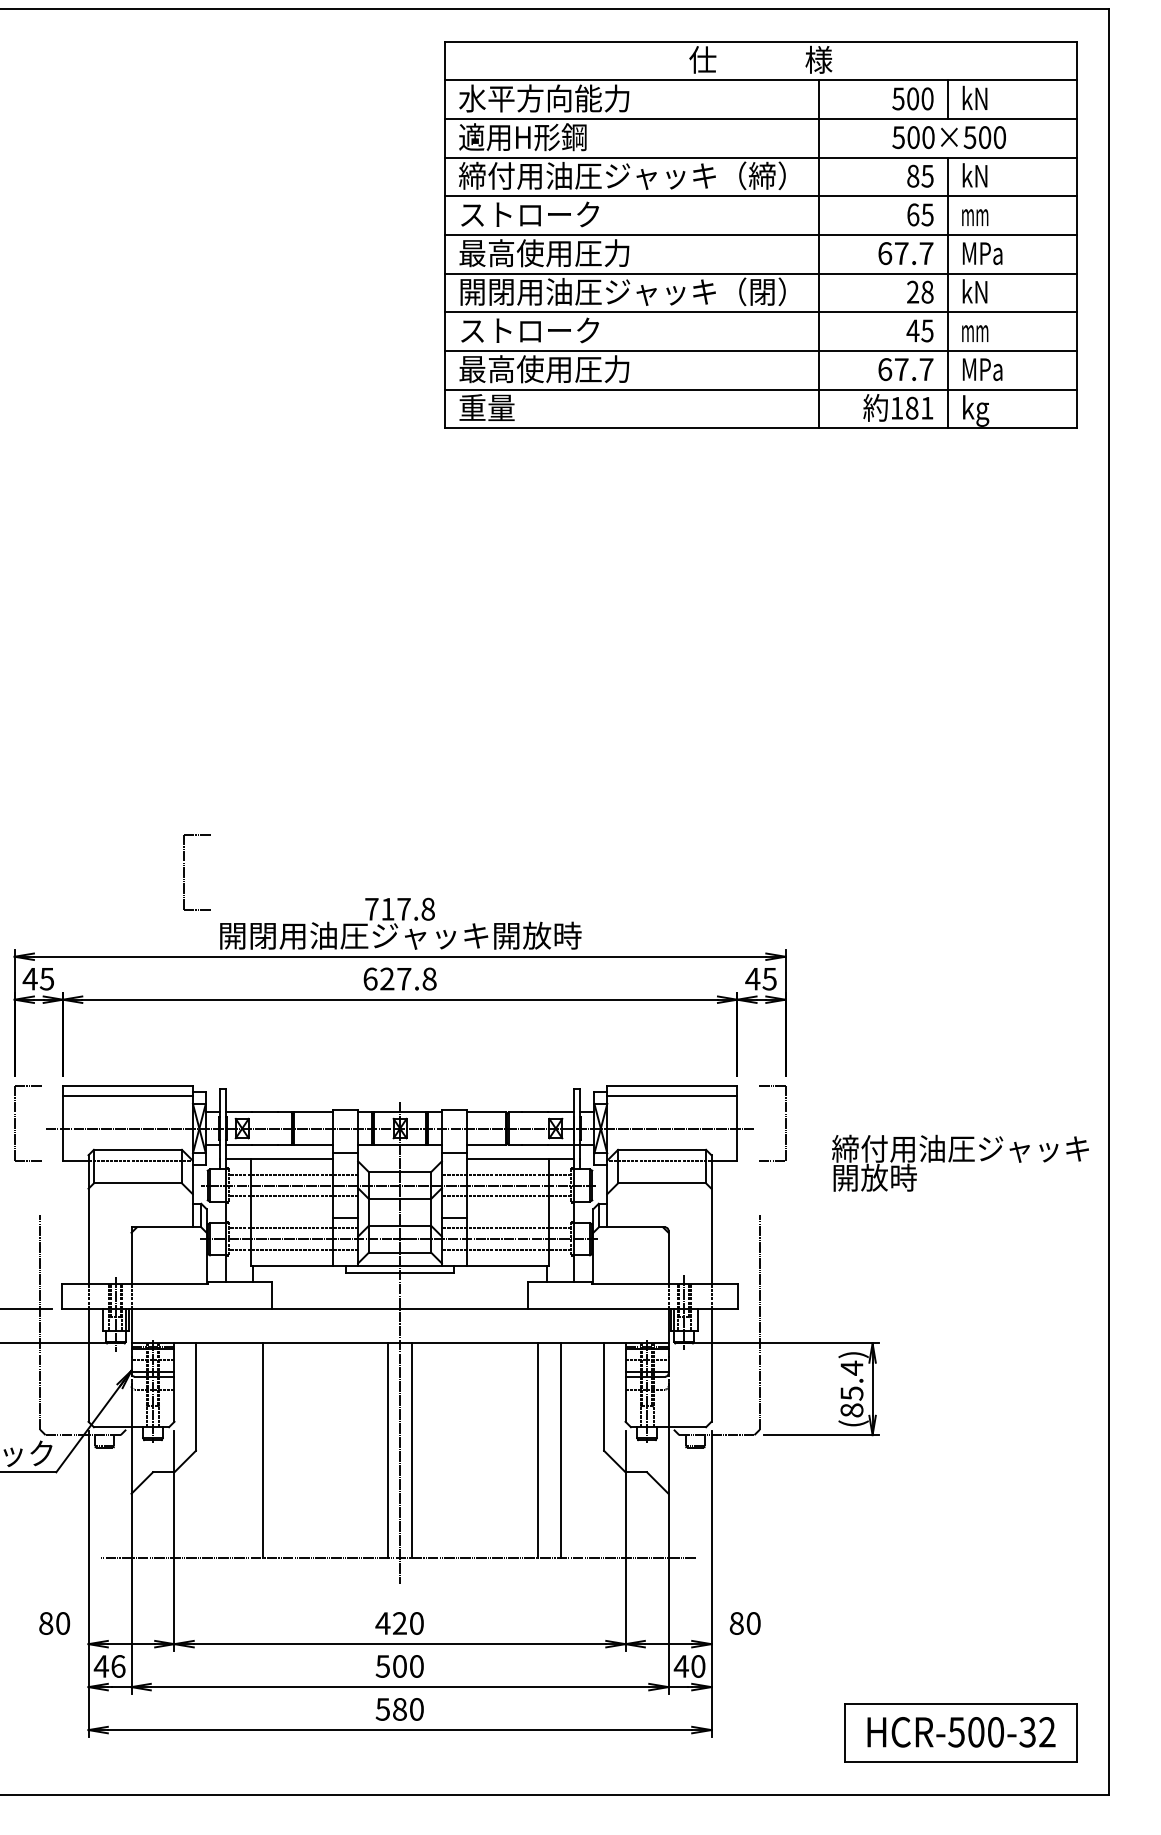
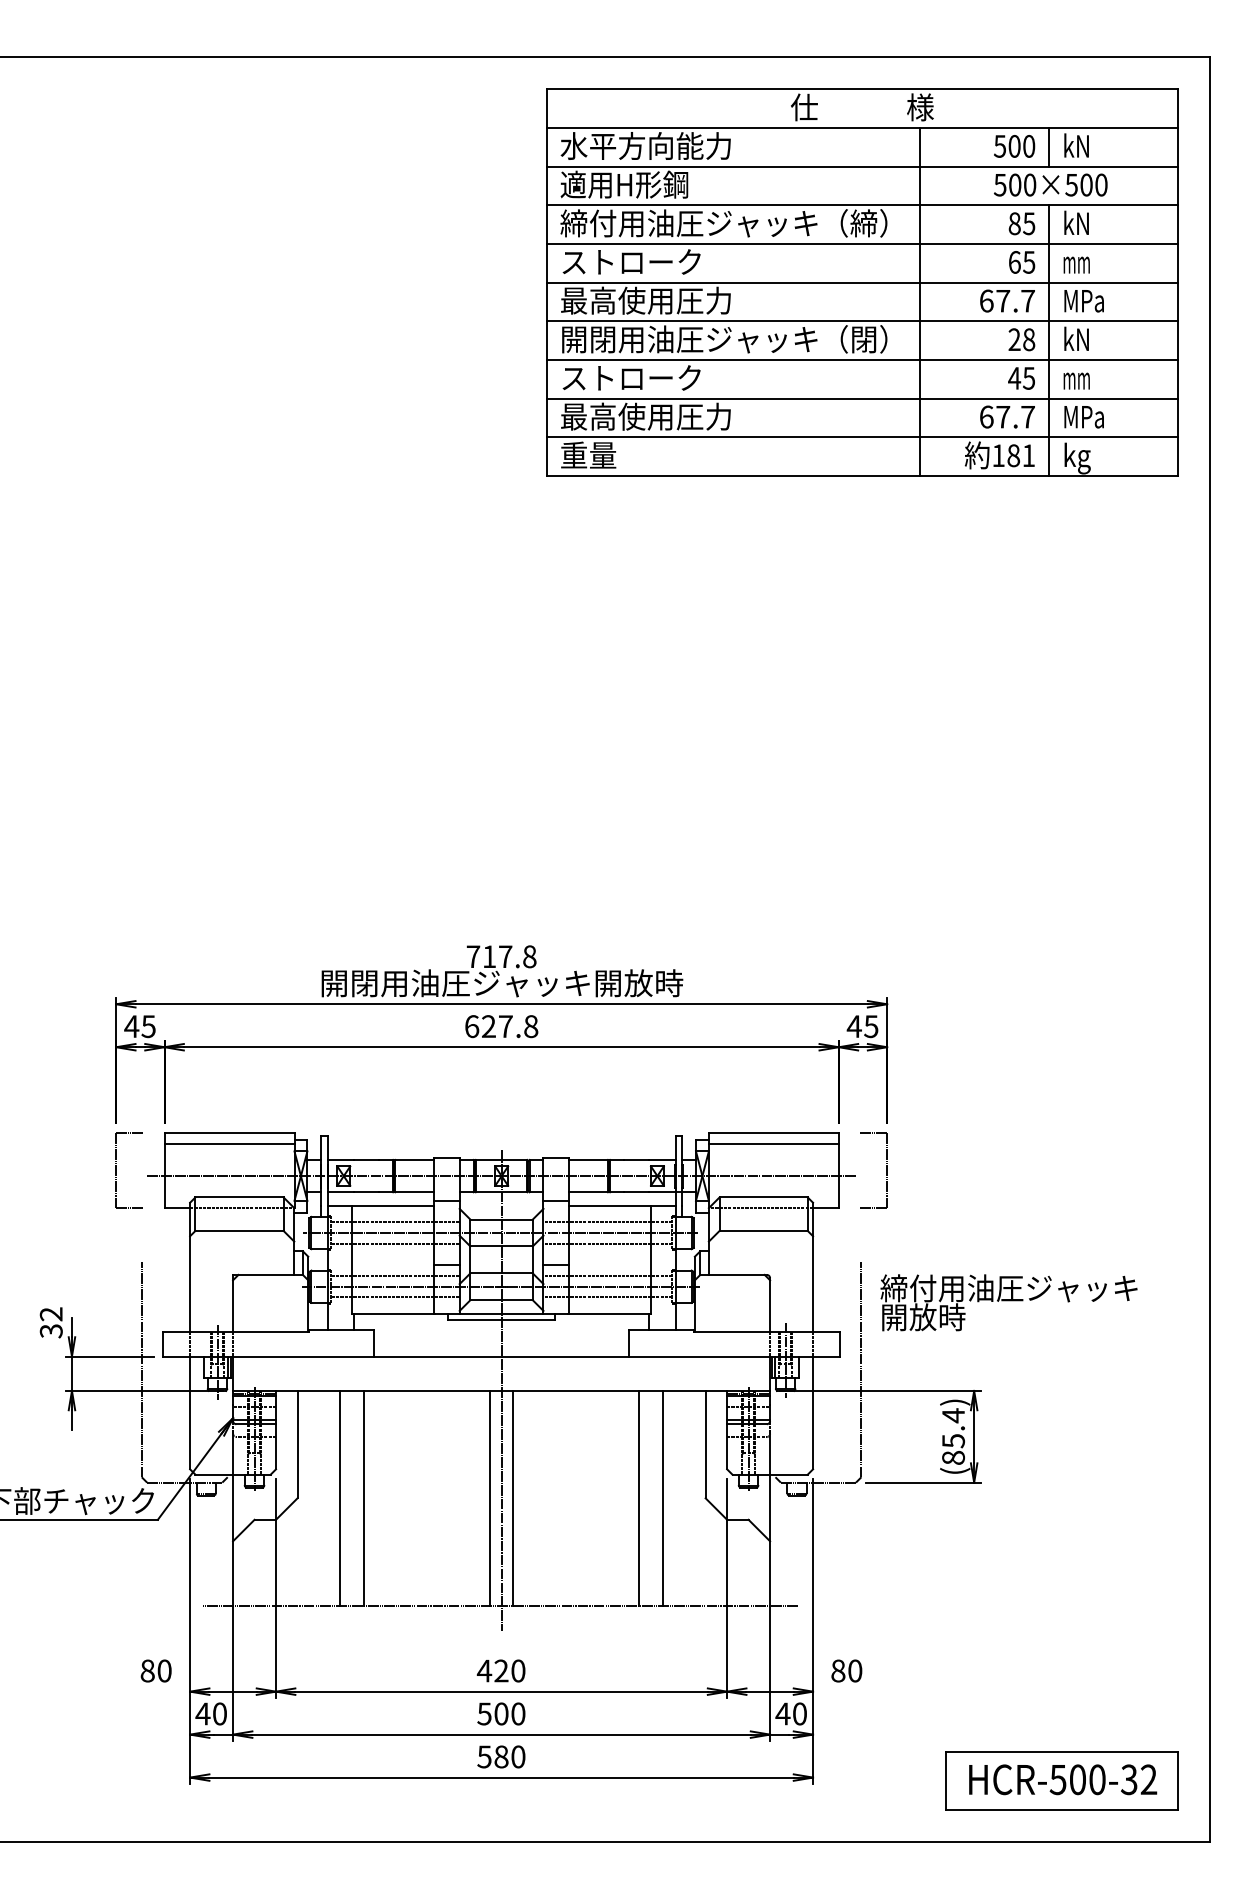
part: (183, 871) -> (285, 919), removed
text: (959, 1162) -> (1008, 1302), moved
line: (238, 1449) -> (340, 1497), added
text: (118, 1665) -> (220, 1713), 46 -> 40

